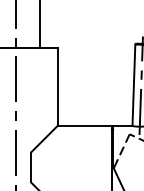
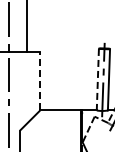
line: (133, 85) -> (97, 79), solid -> dashed
line: (57, 86) -> (40, 80), solid -> dashed

